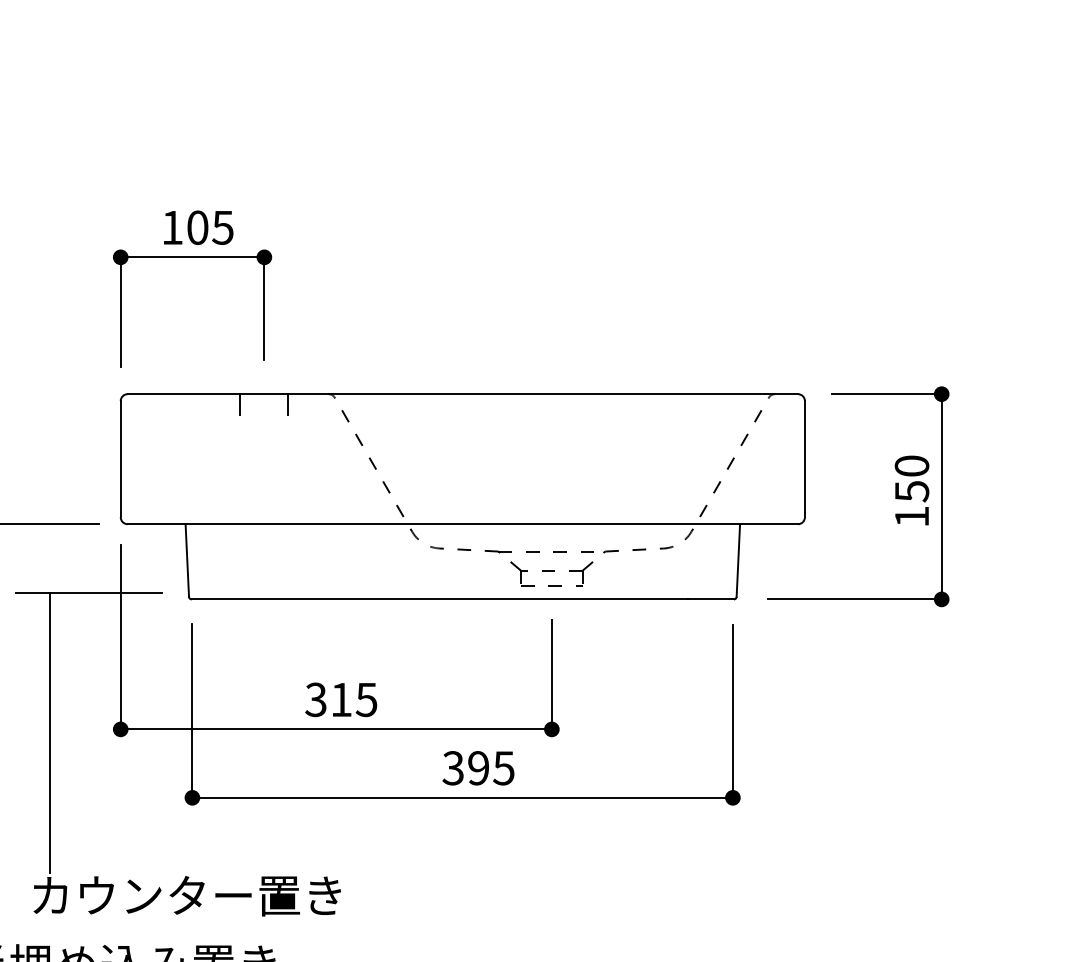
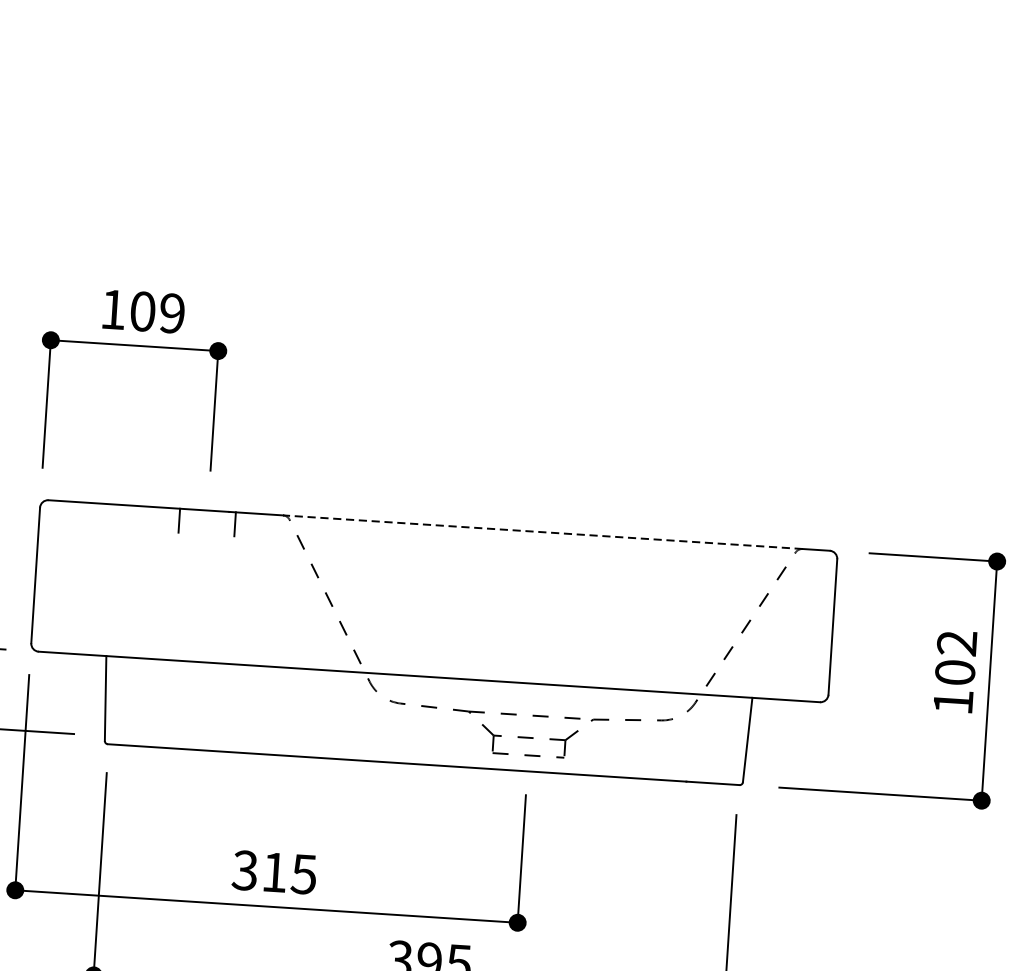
text: (222, 227) -> (171, 313), 105 -> 109
line: (551, 394) -> (542, 532), solid -> dashed
text: (911, 478) -> (955, 657), 150 -> 102

